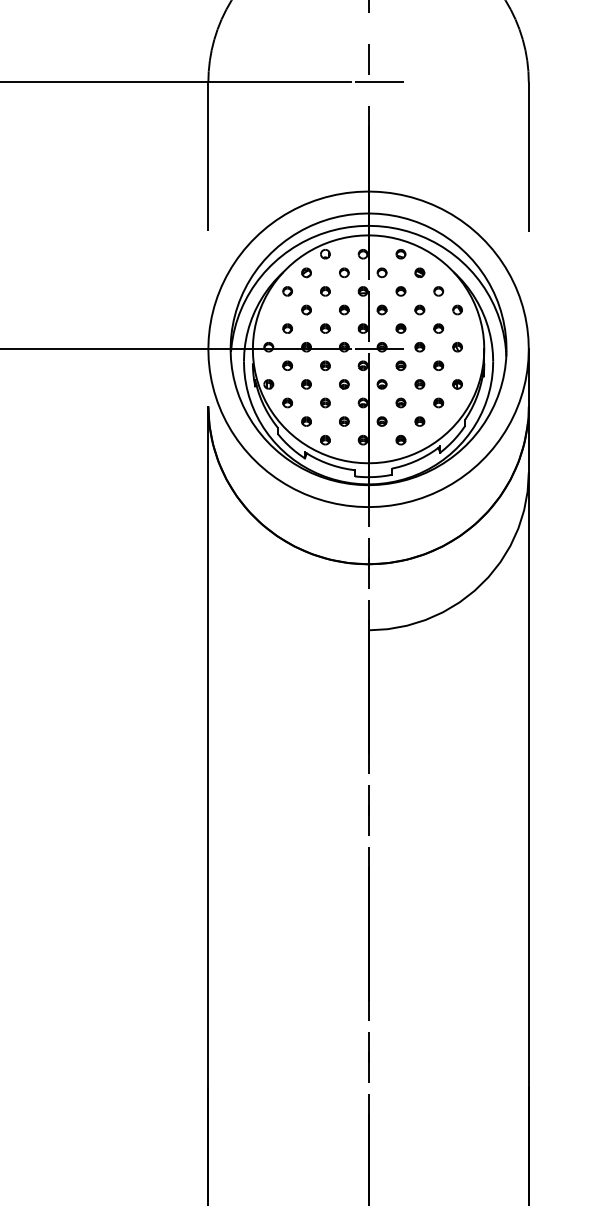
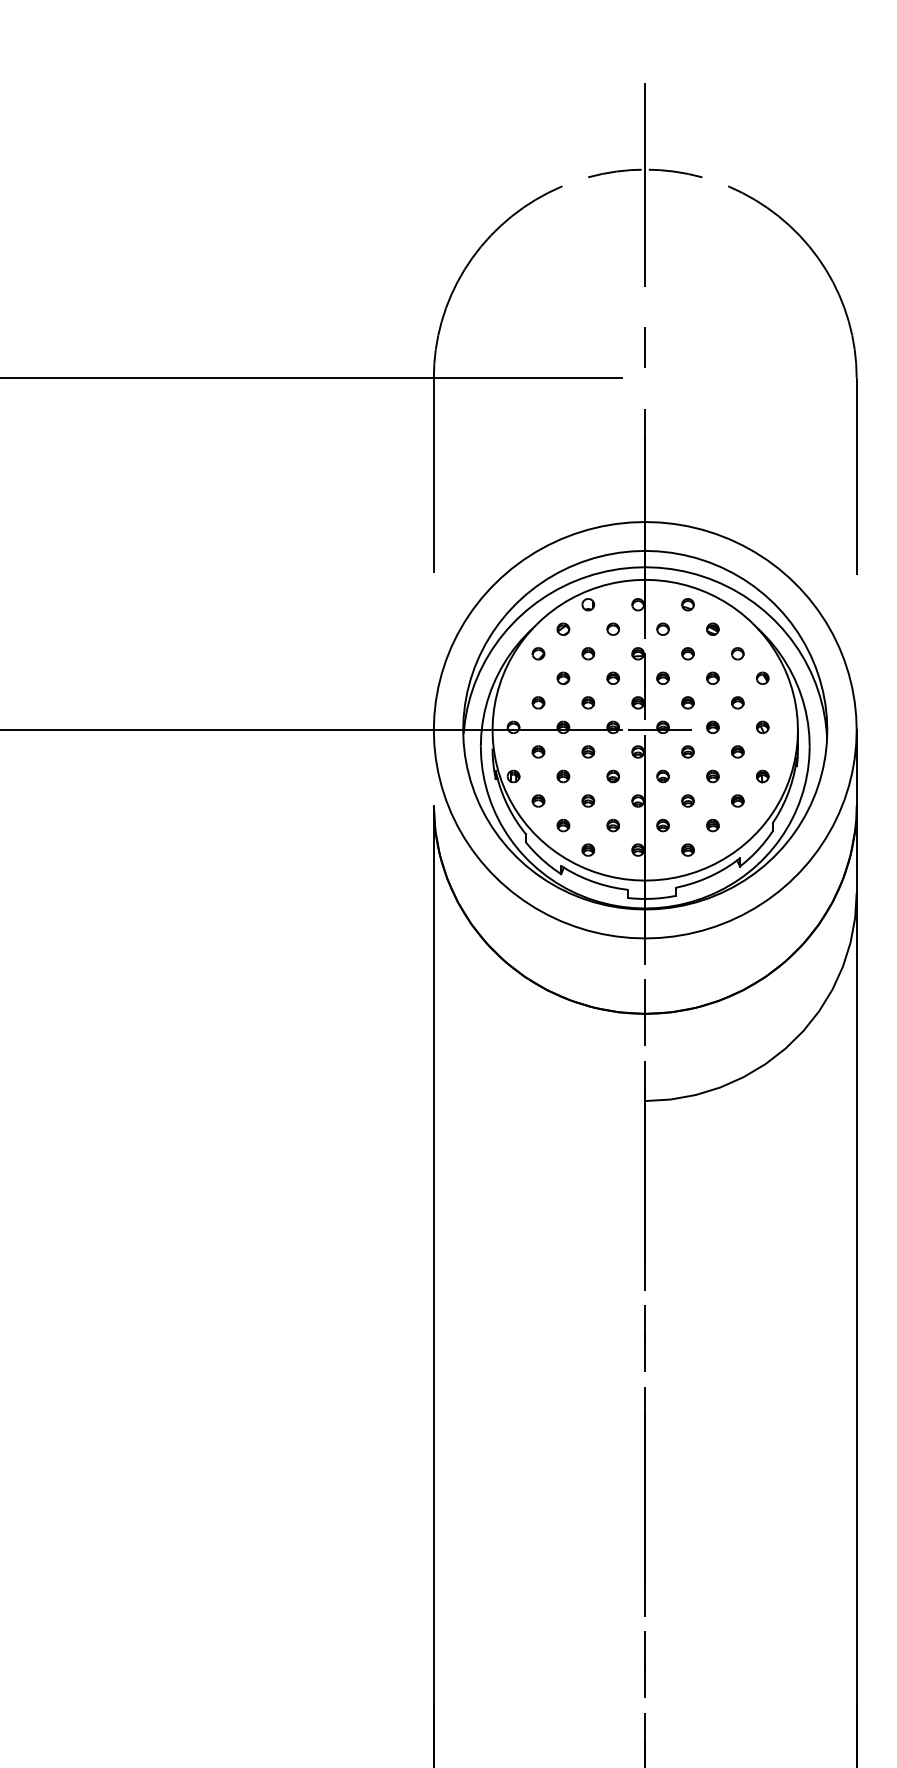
line: (379, 82) -> (659, 377), removed

